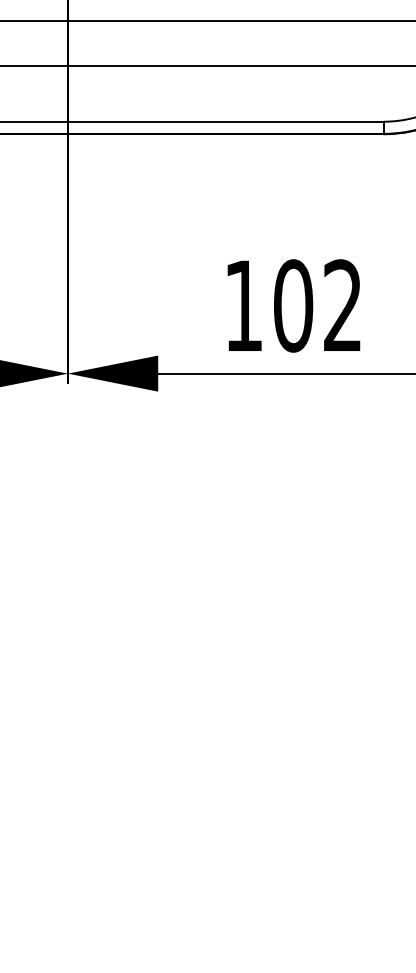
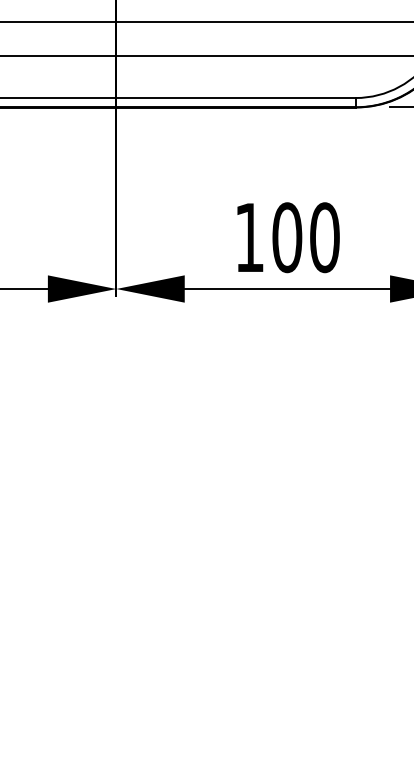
text: (342, 305) -> (324, 237), 102 -> 100

